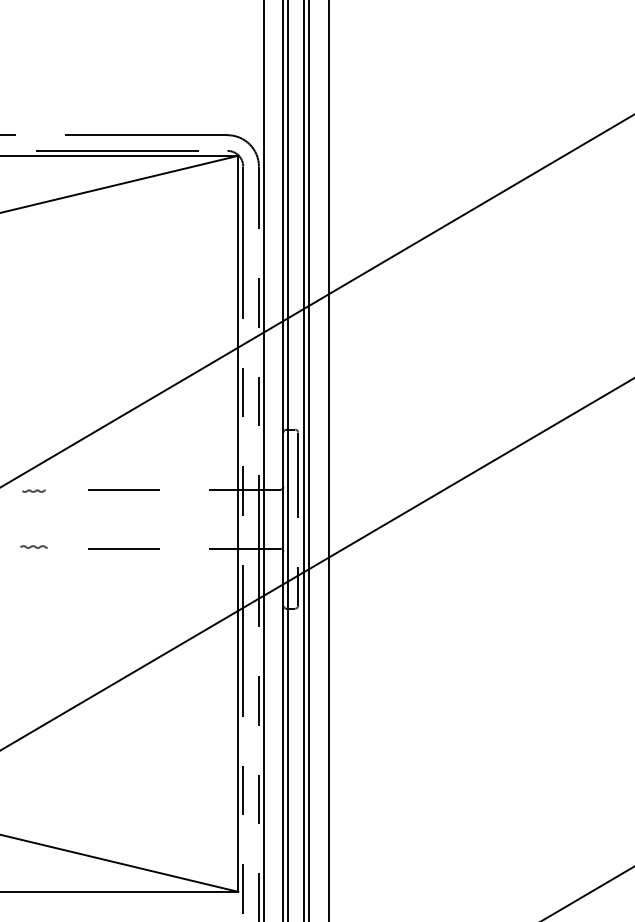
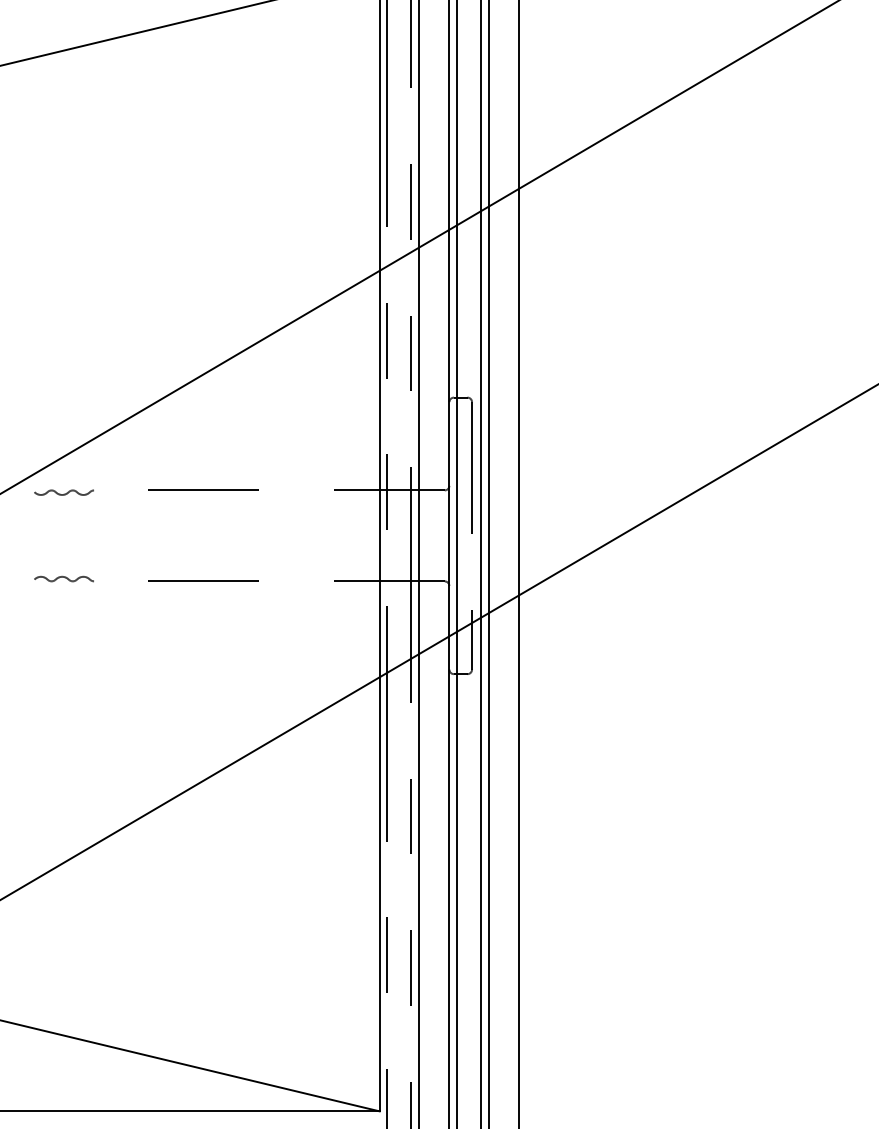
part: (33, 490) -> (63, 491), size x1.67
part: (33, 546) -> (63, 578), size x1.43

